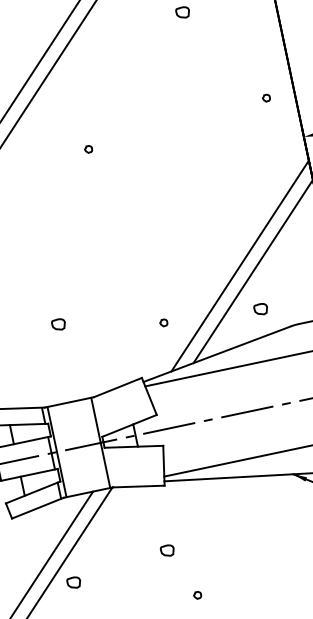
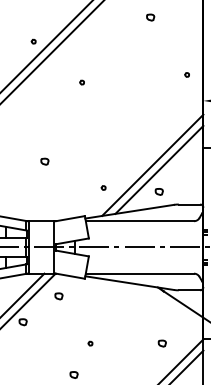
part: (57, 324) -> (44, 161), moved
part: (166, 551) -> (58, 296), moved

